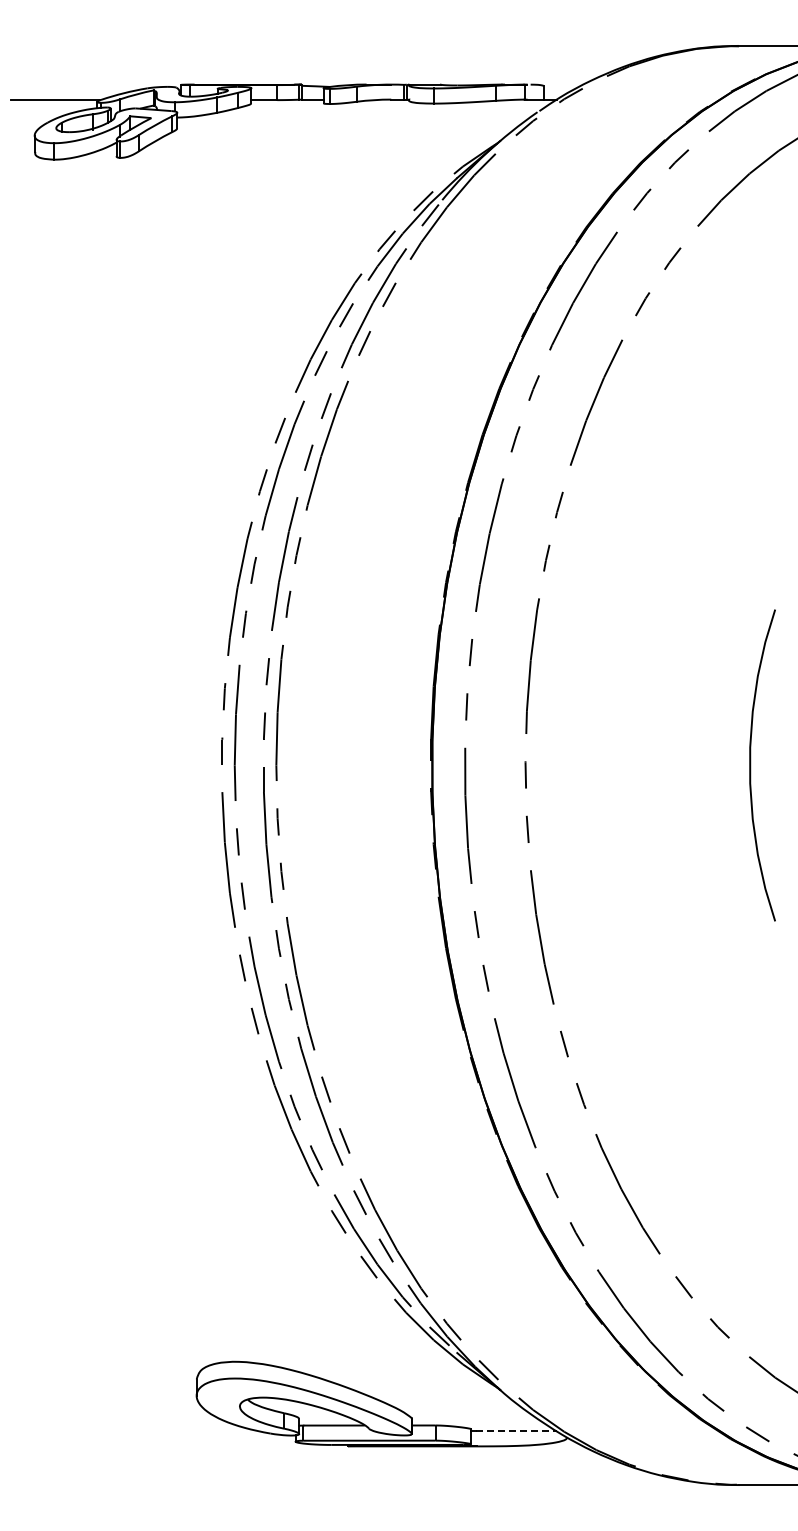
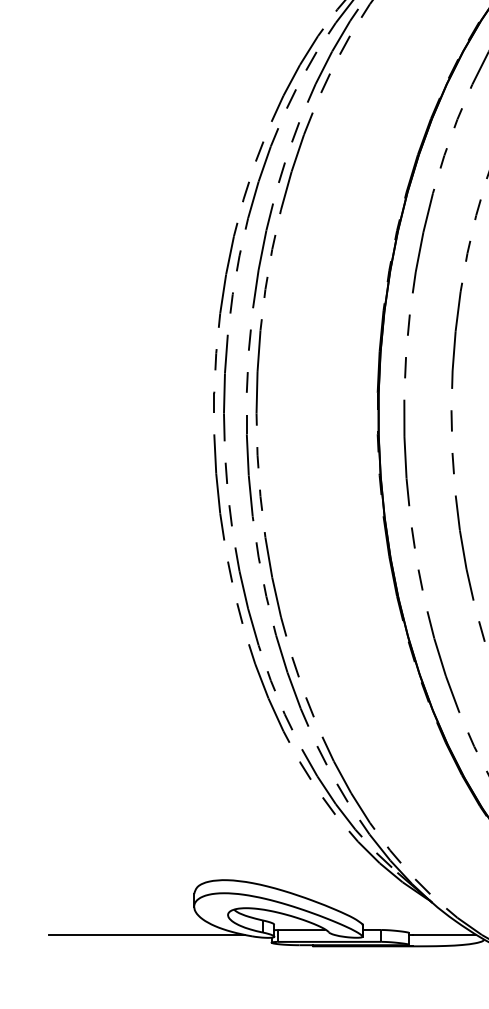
line: (136, 1431) -> (147, 934), added
line: (517, 1431) -> (445, 934), dashed -> solid

